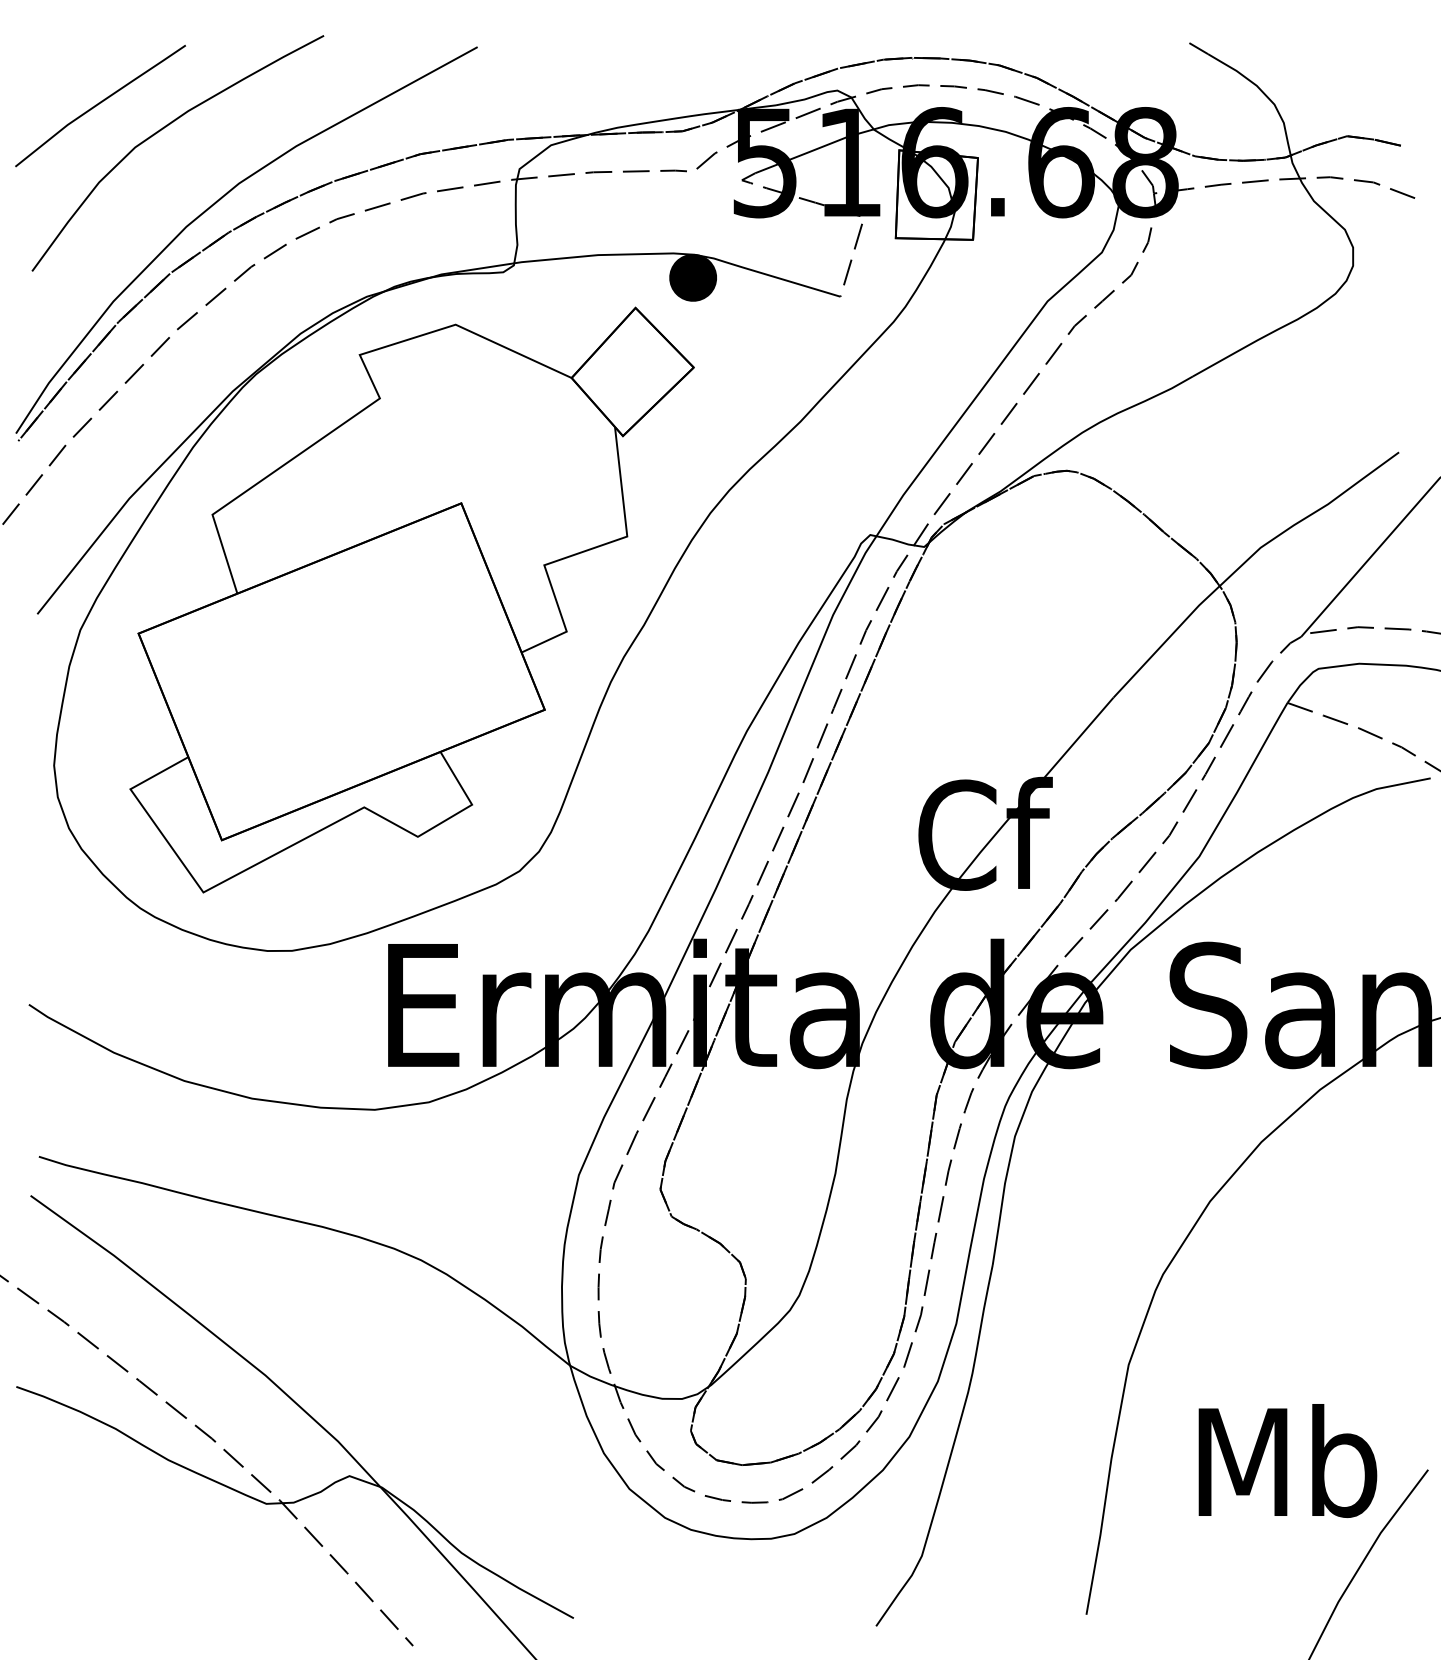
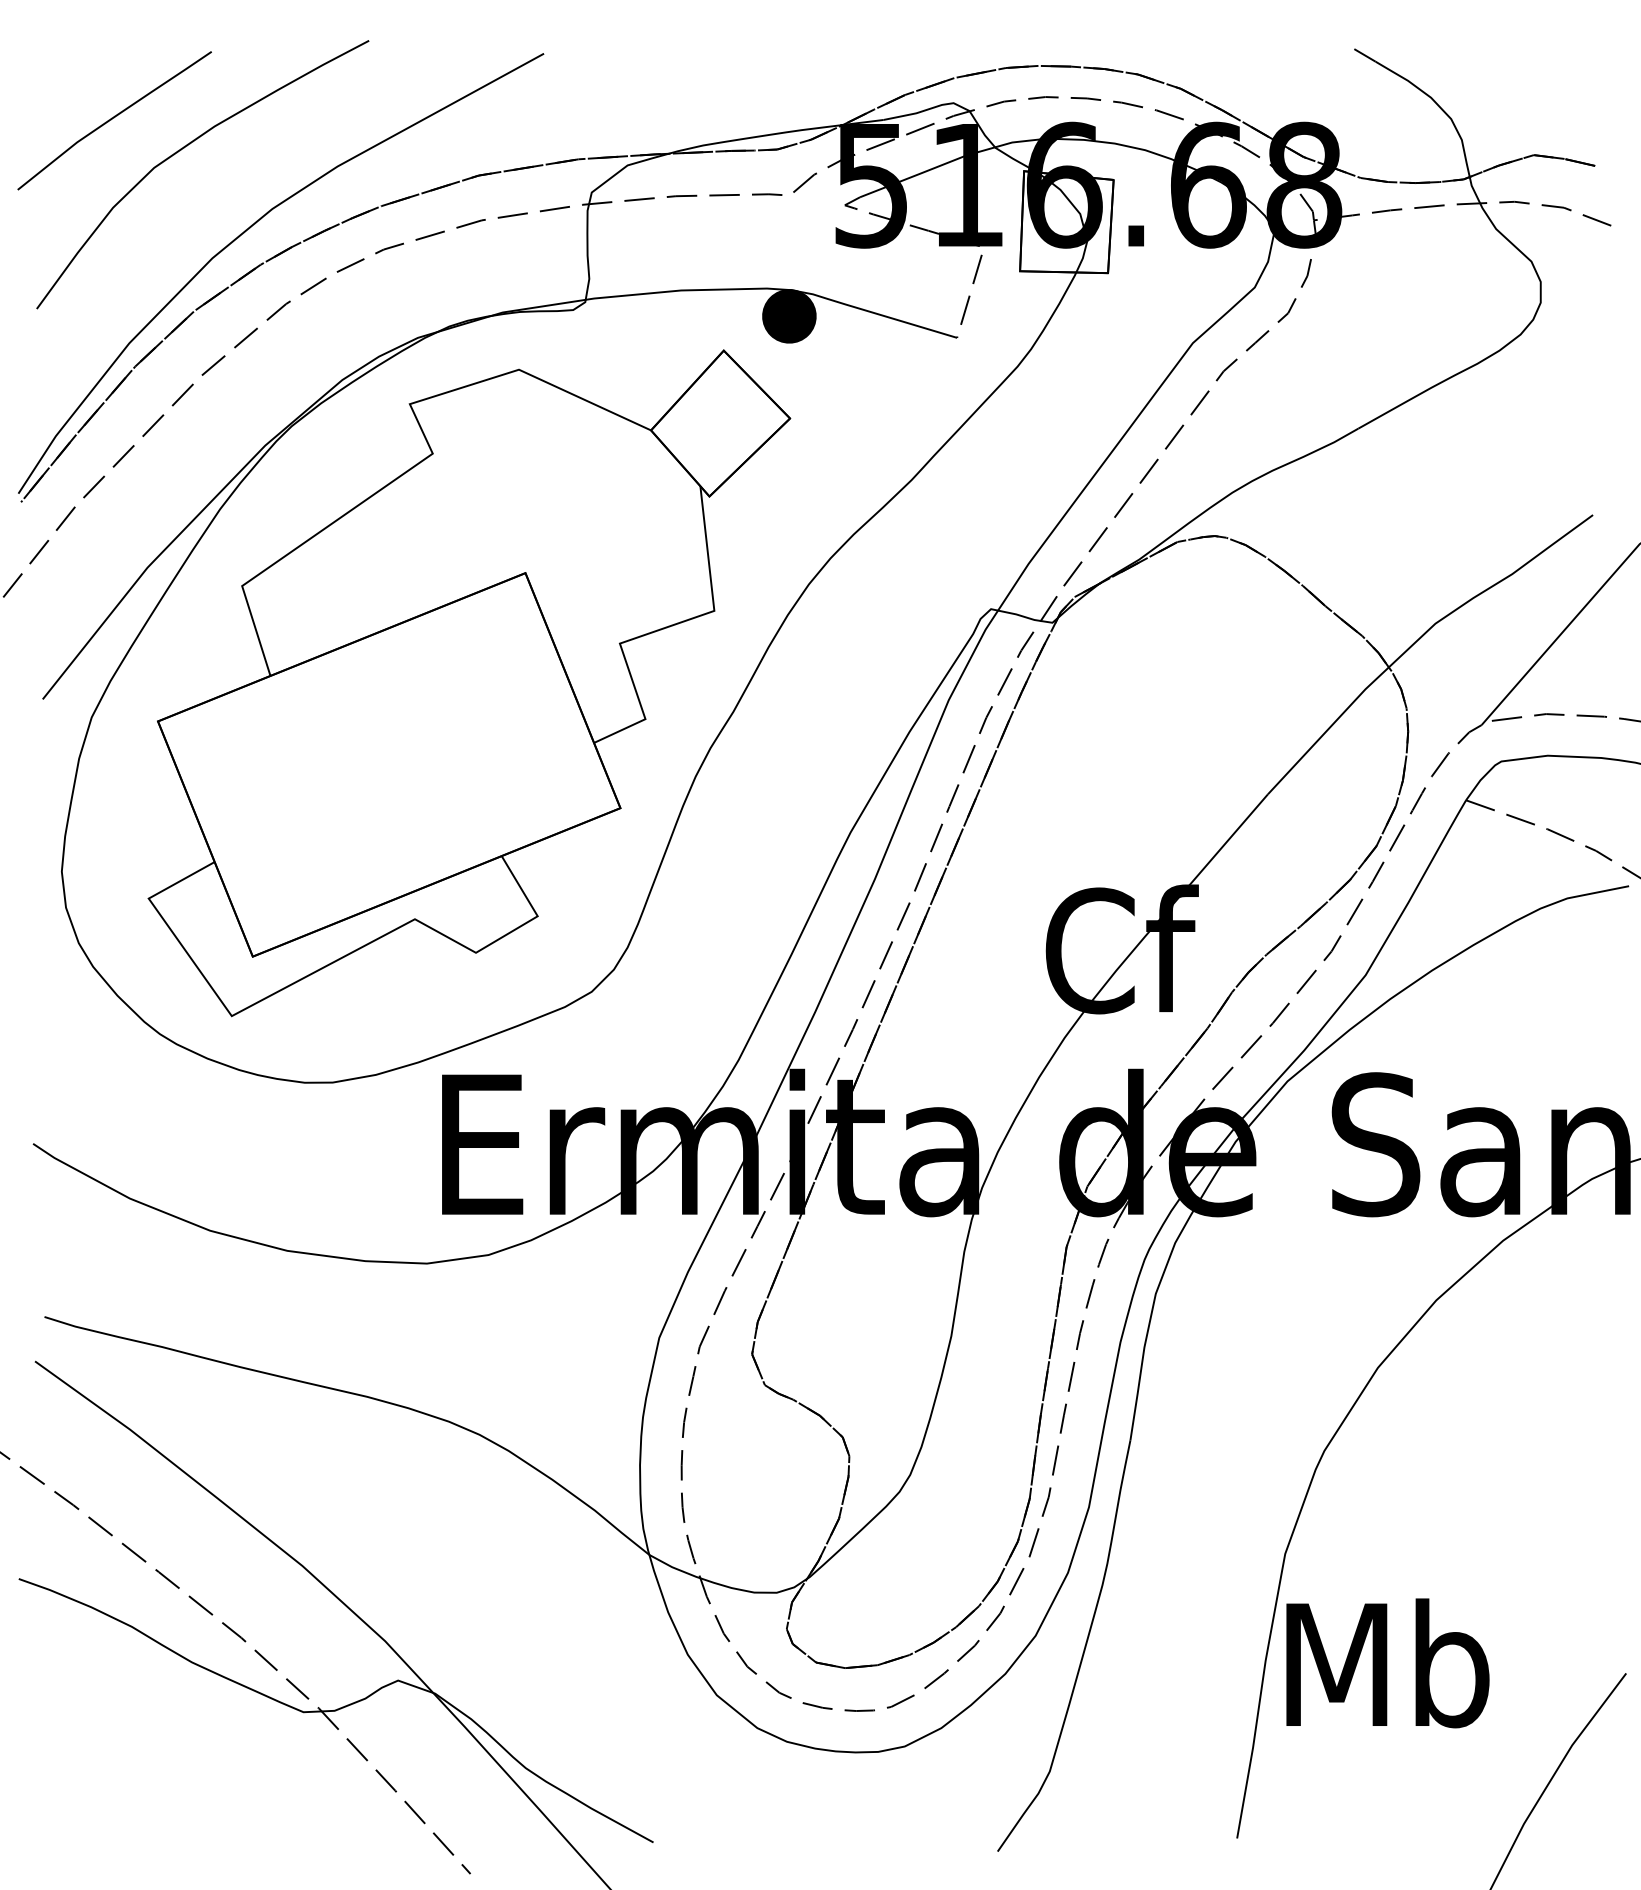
text: (1287, 1460) -> (1387, 1662), moved

